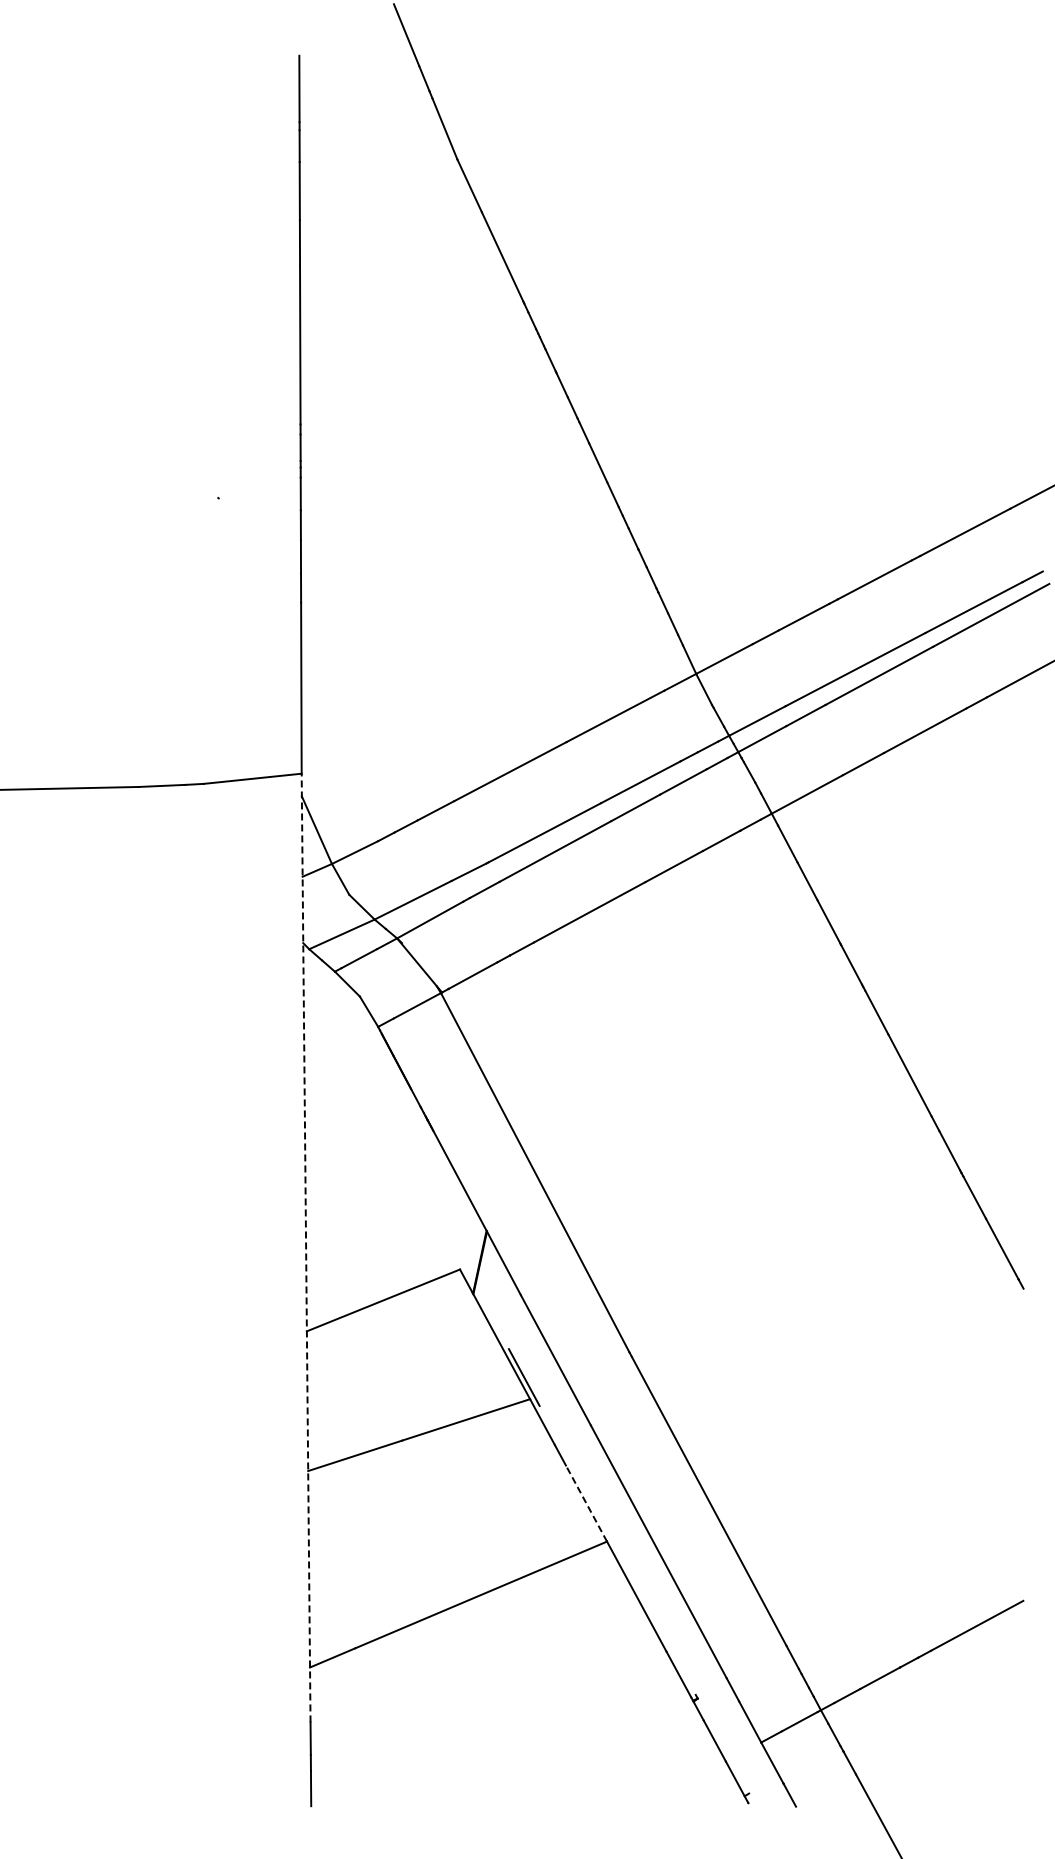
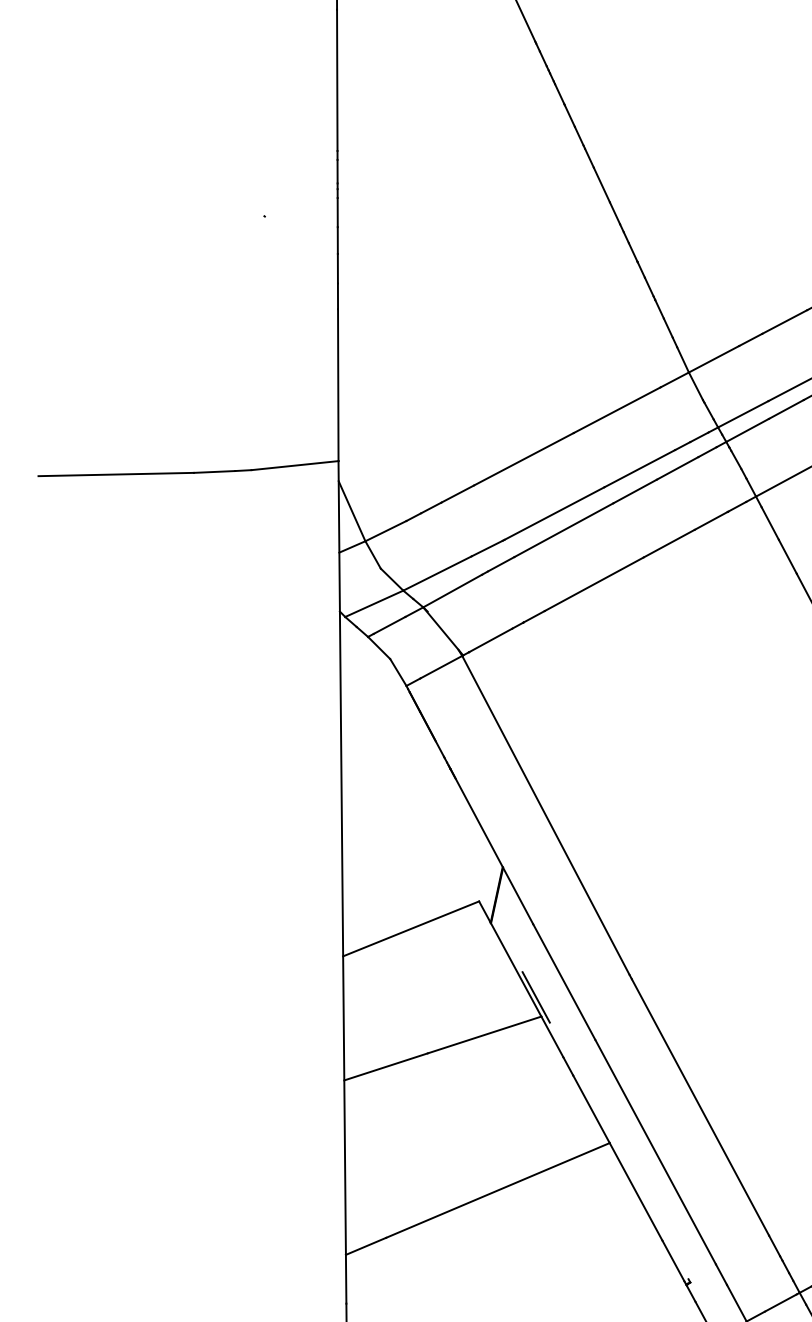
line: (306, 1247) -> (342, 881), dashed -> solid
line: (586, 1503) -> (591, 1109), dashed -> solid

